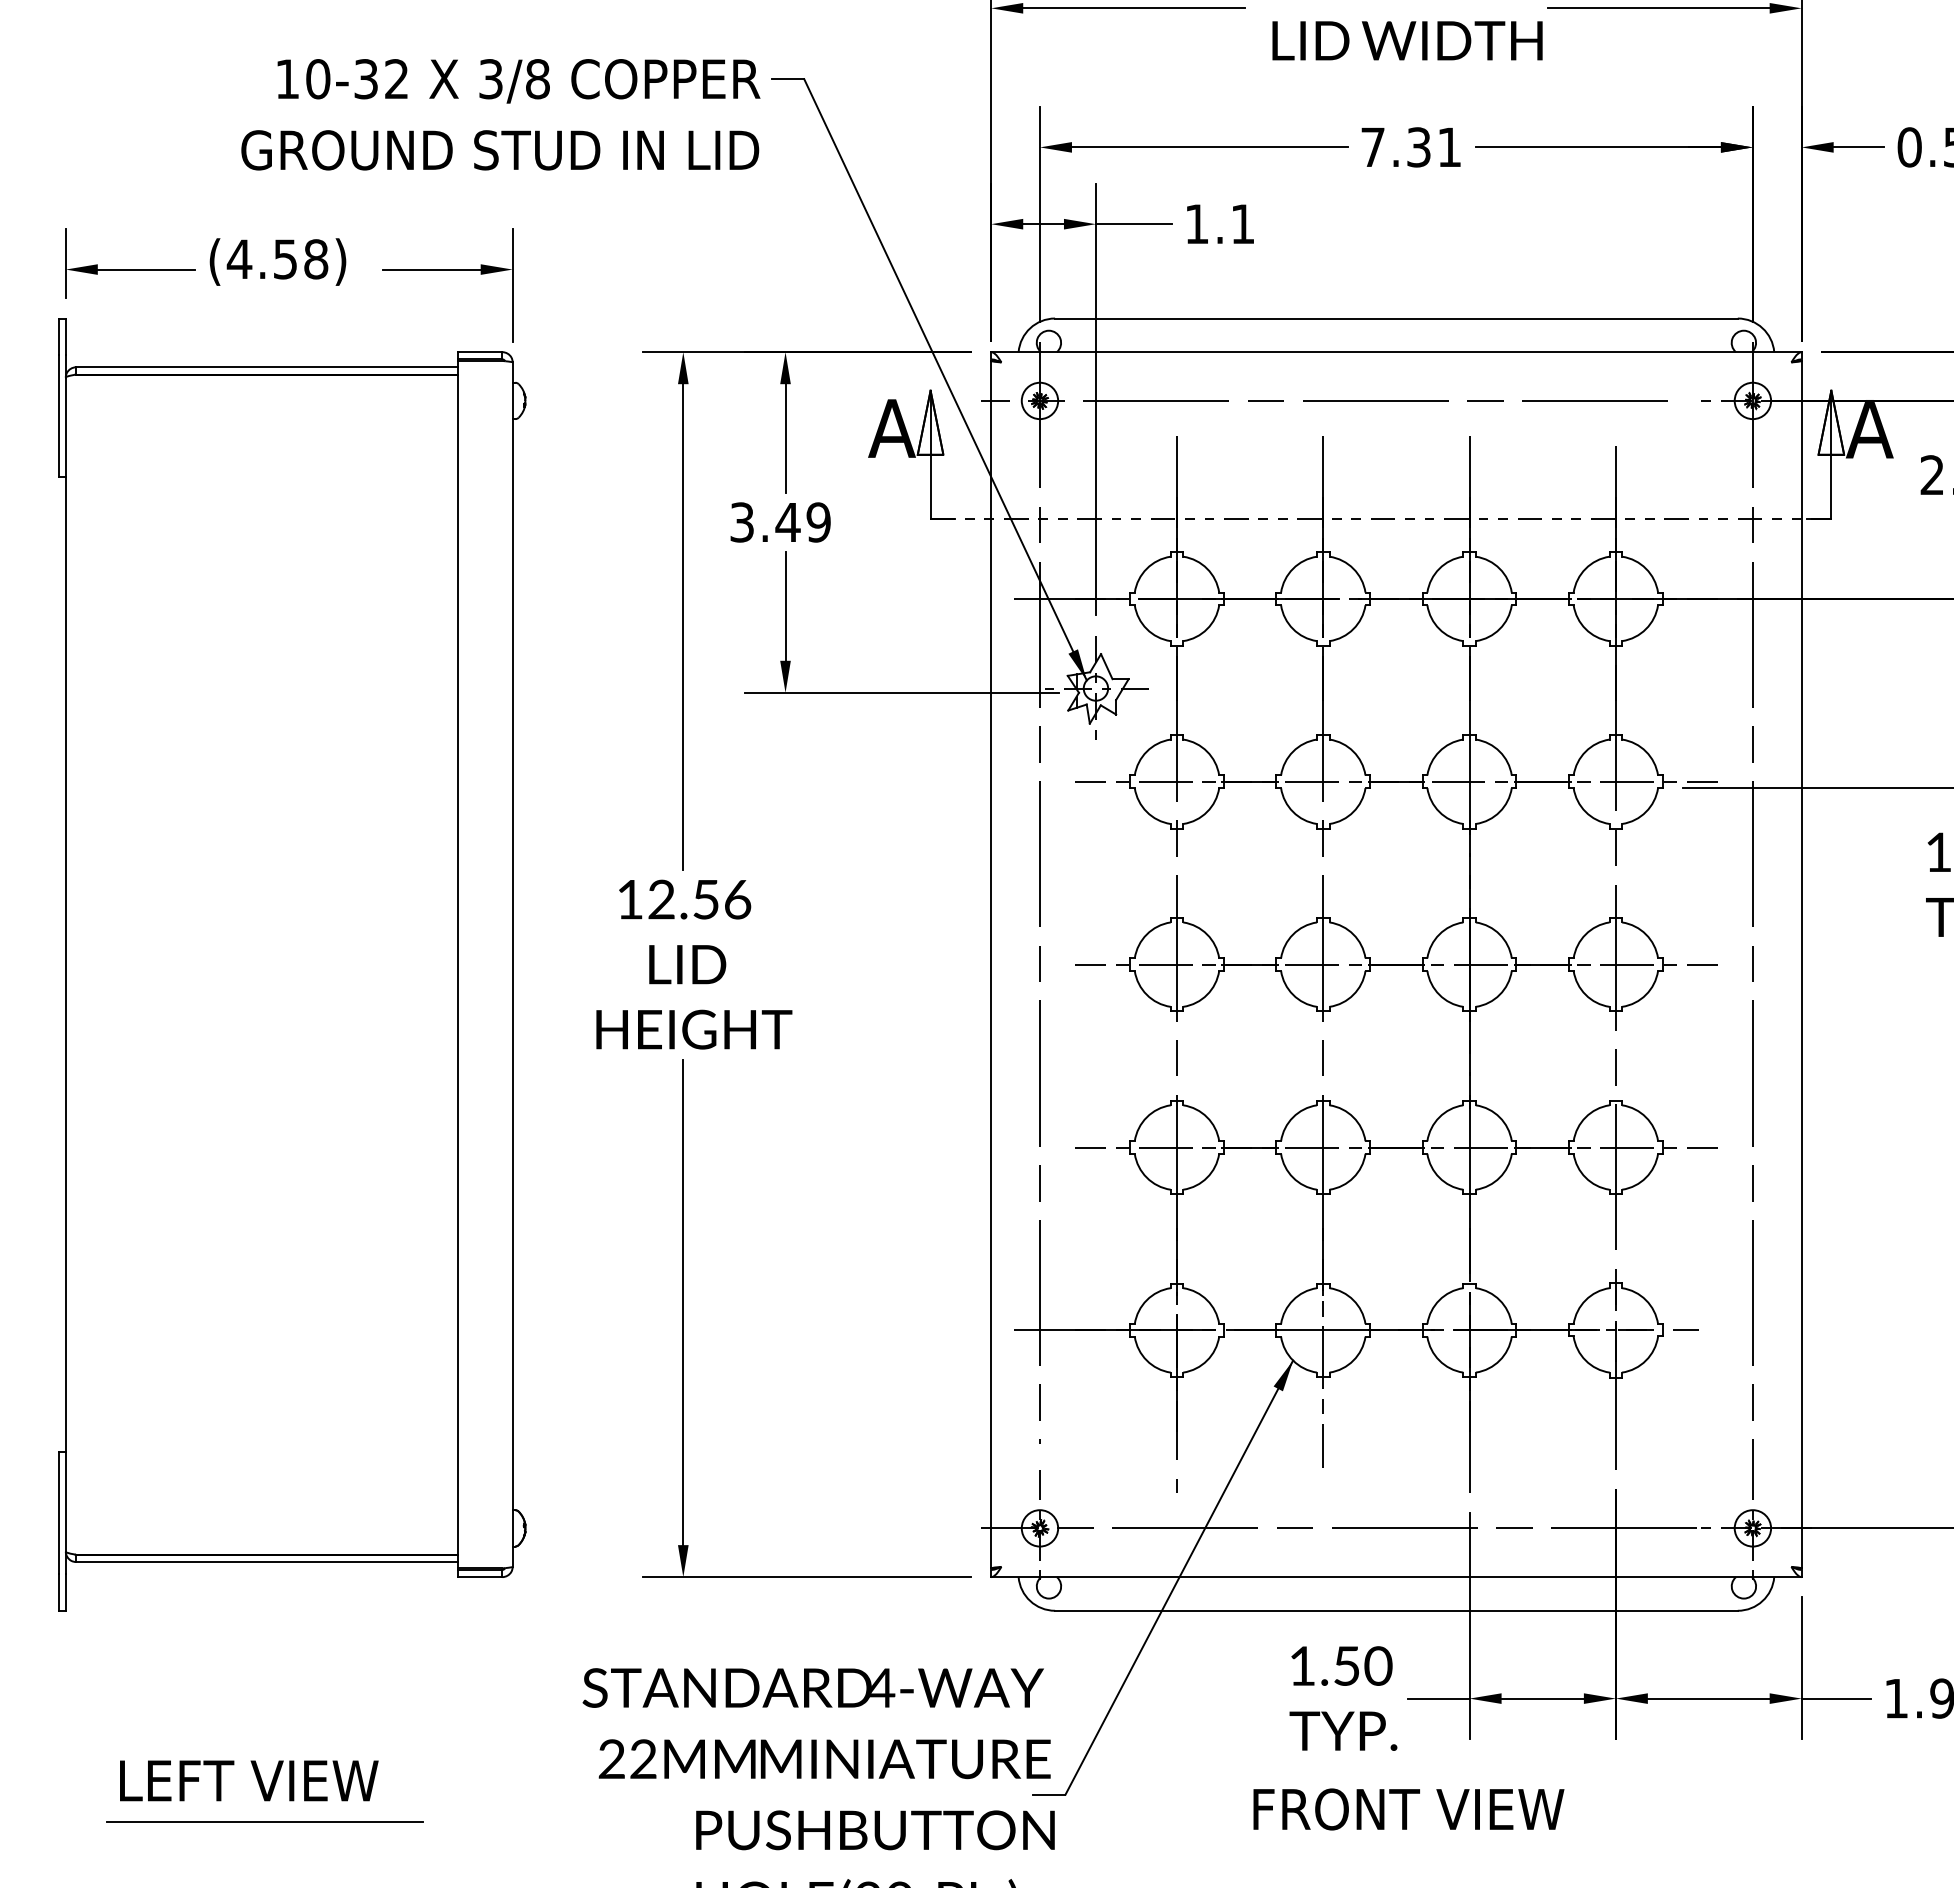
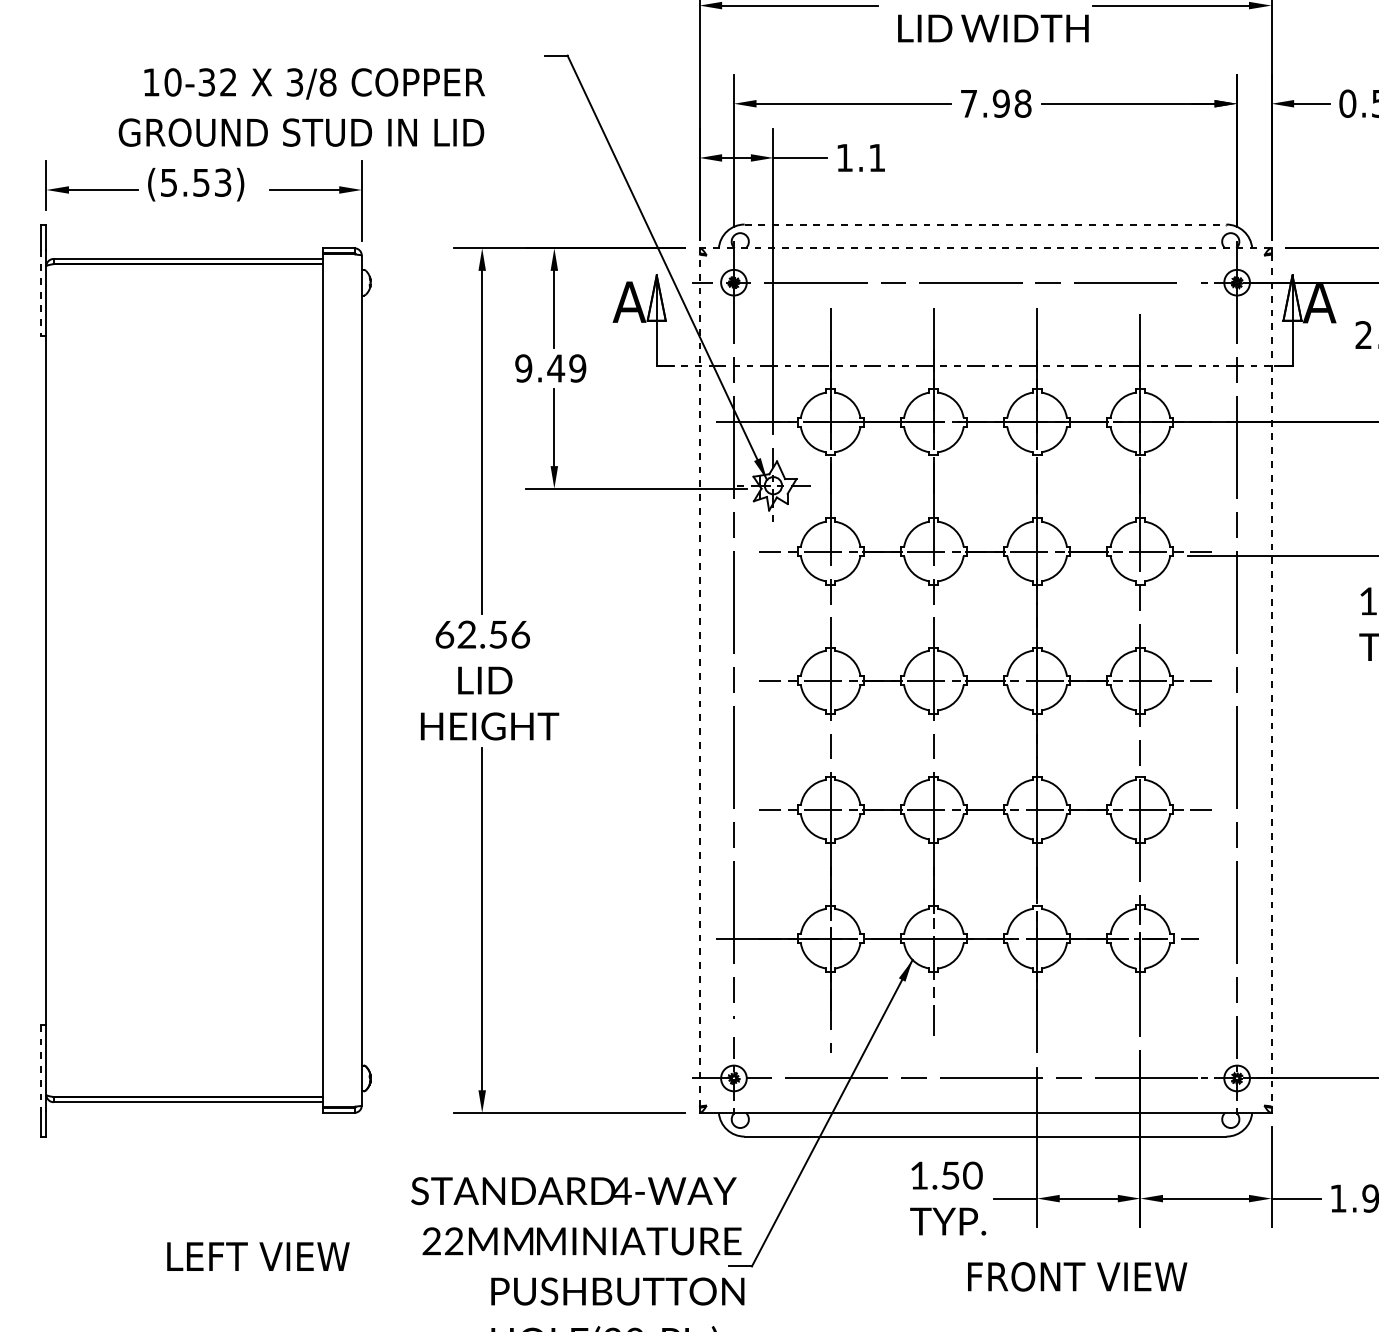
text: (500, 114) -> (301, 107), moved
text: (1433, 147) -> (1011, 103), 7.31 -> 7.98
text: (277, 259) -> (195, 182), (4.58) -> (5.53)
line: (1396, 318) -> (985, 224), solid -> dashed
line: (1396, 352) -> (985, 248), solid -> dashed
line: (58, 416) -> (41, 293), solid -> dashed
text: (742, 522) -> (523, 368), 3.49 -> 9.49
text: (630, 899) -> (444, 634), 12.56 -> 62.56
line: (991, 964) -> (699, 680), solid -> dashed
line: (1801, 964) -> (1271, 680), solid -> dashed
line: (58, 1513) -> (41, 1067), solid -> dashed
text: (249, 1780) -> (258, 1256), moved
text: (1408, 1809) -> (1077, 1276), moved
line: (264, 1821) -> (186, 1285), removed

